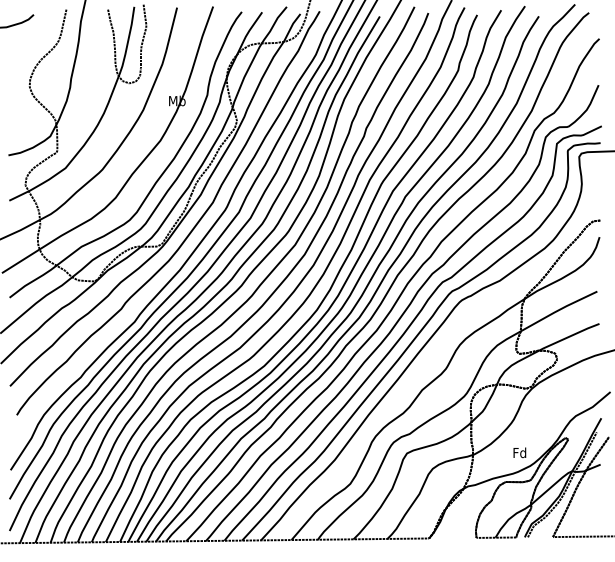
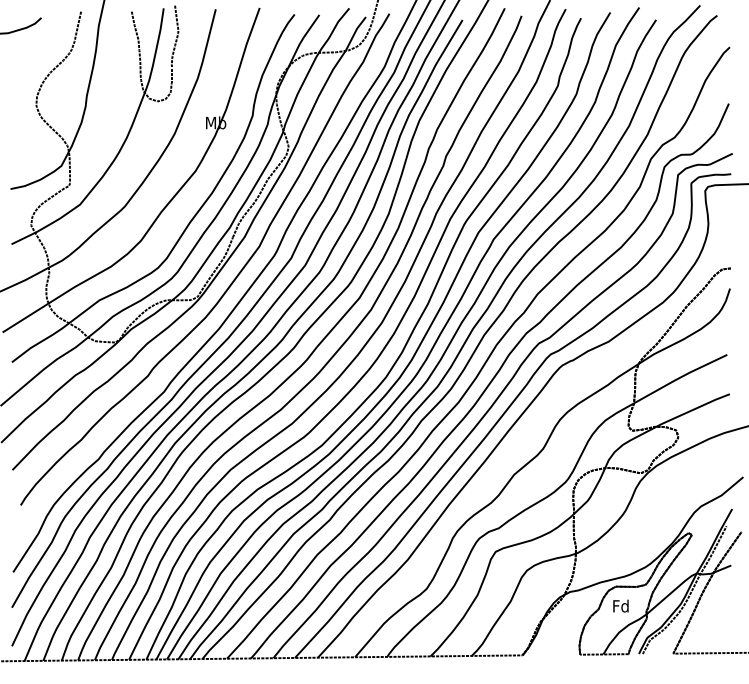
text: (519, 452) -> (620, 605), moved

